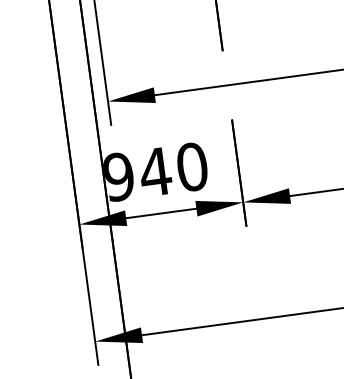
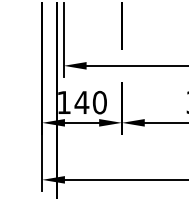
text: (119, 176) -> (64, 102), 940 -> 140

